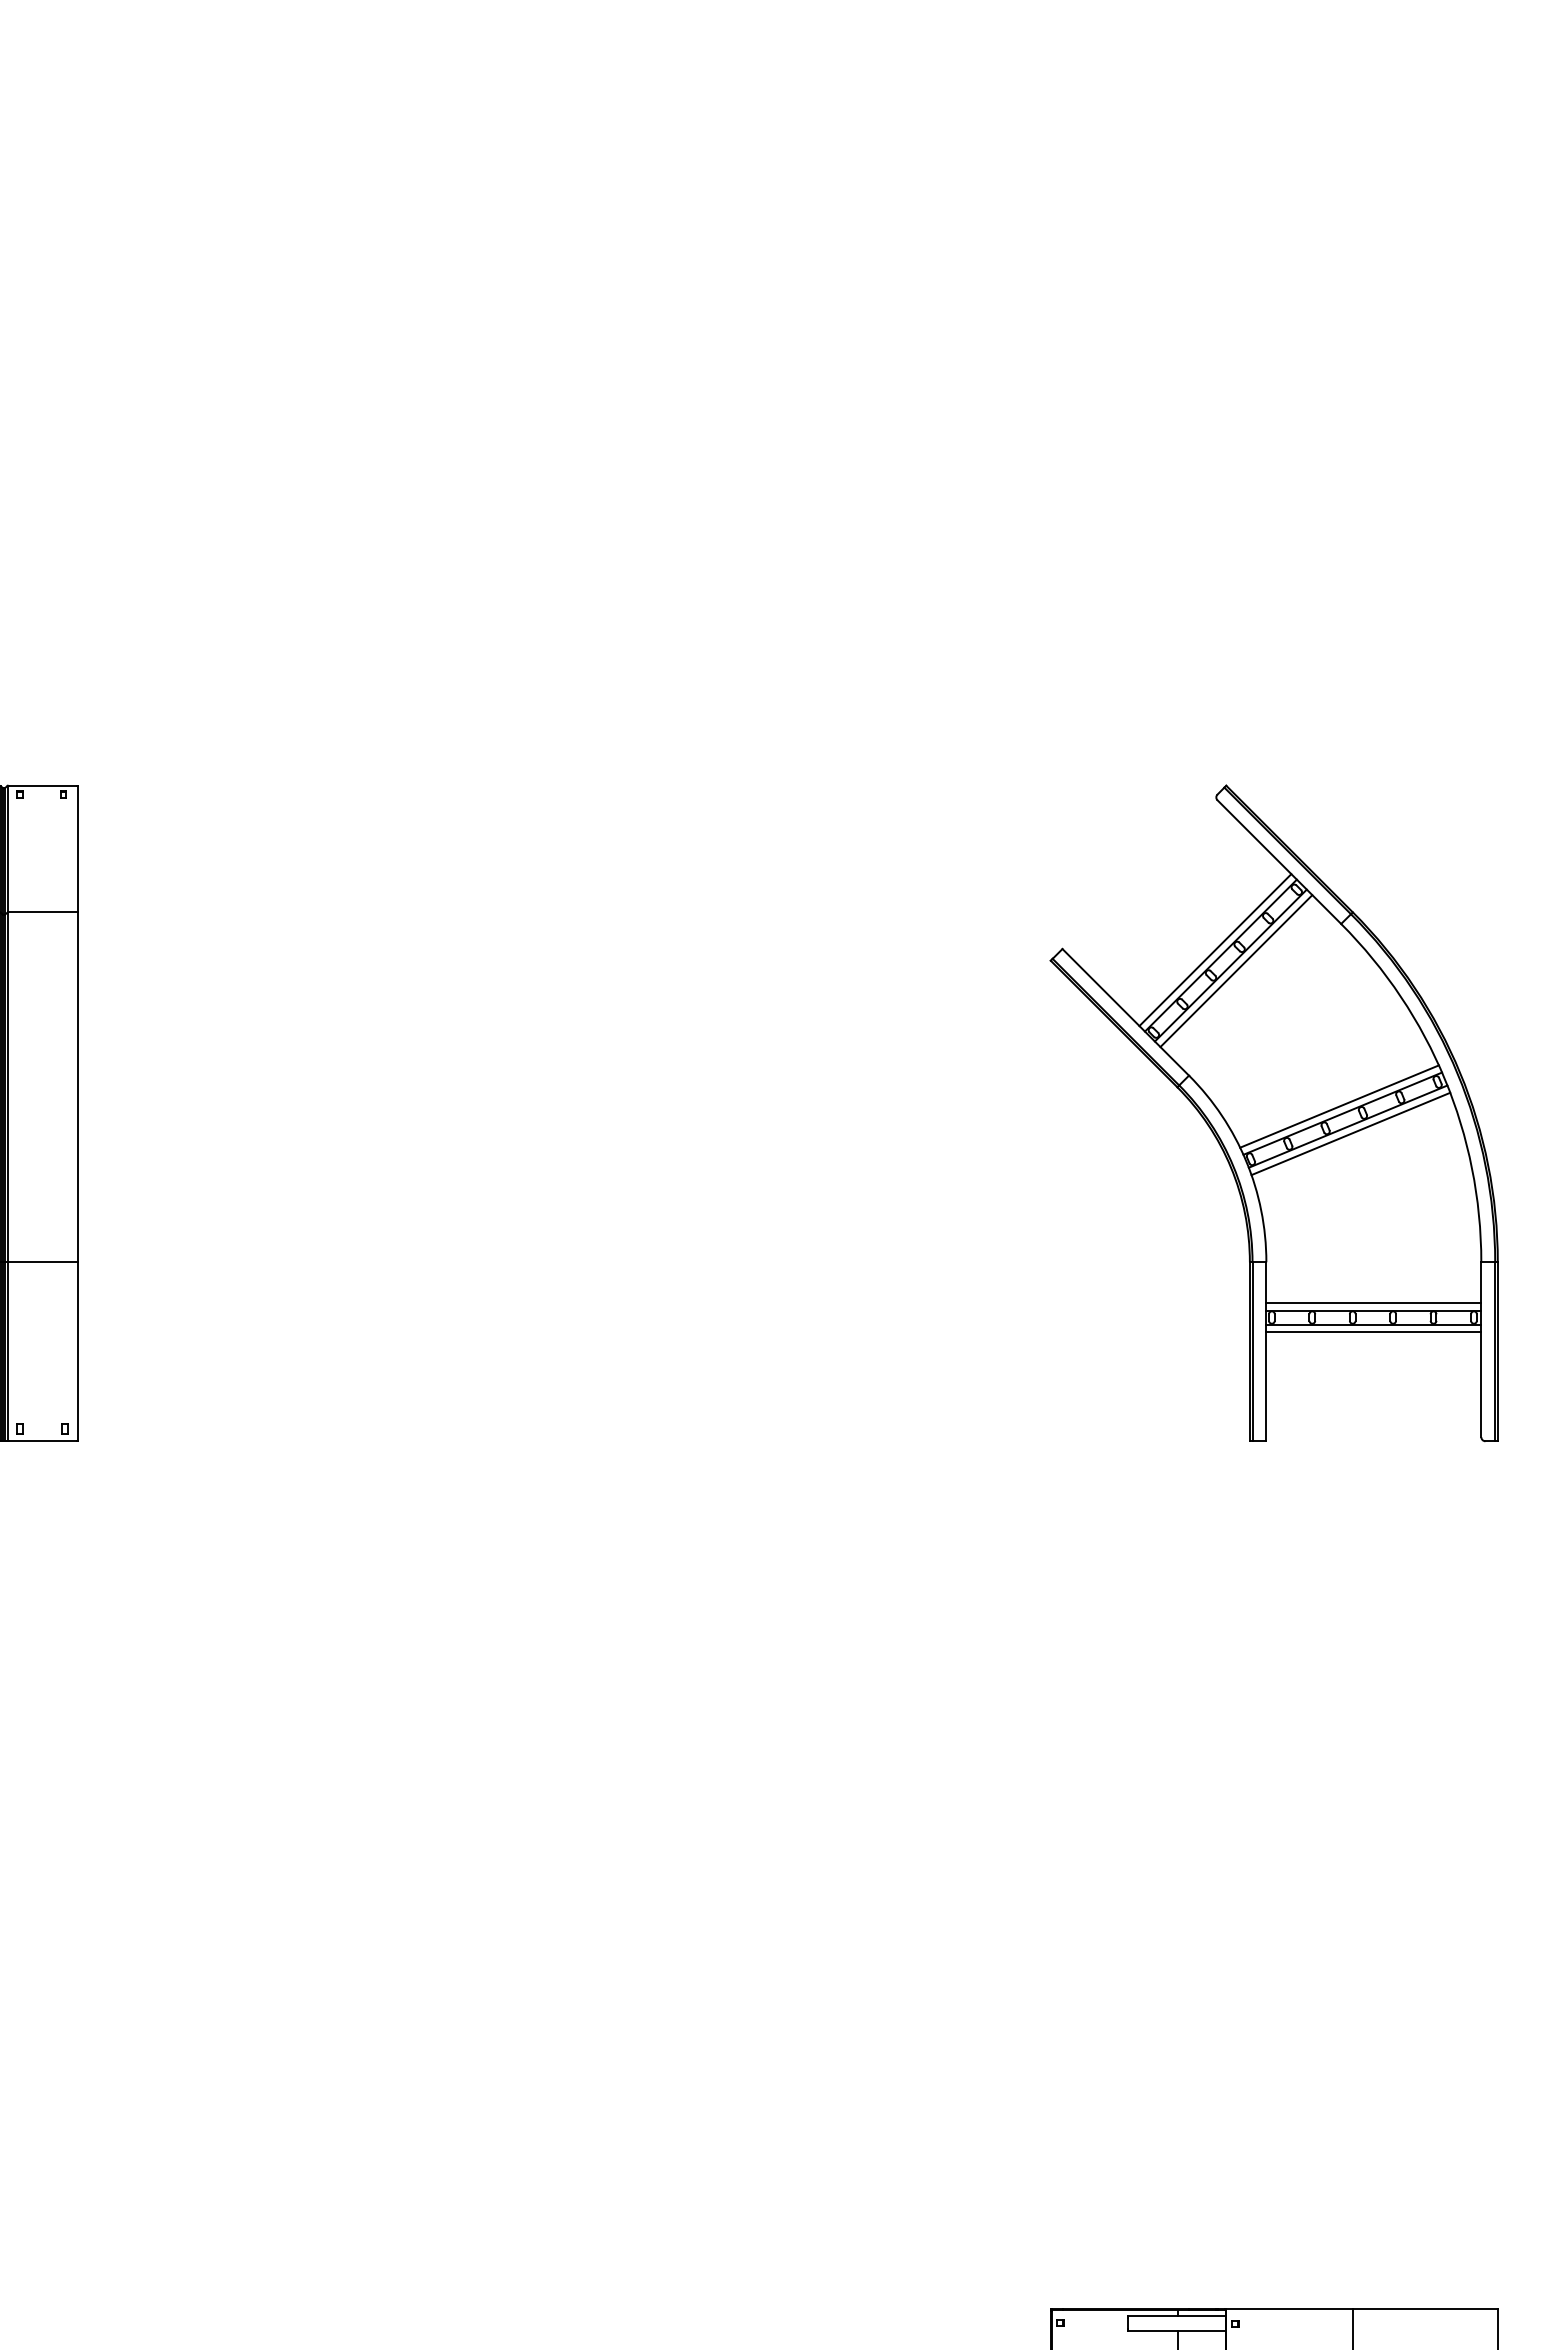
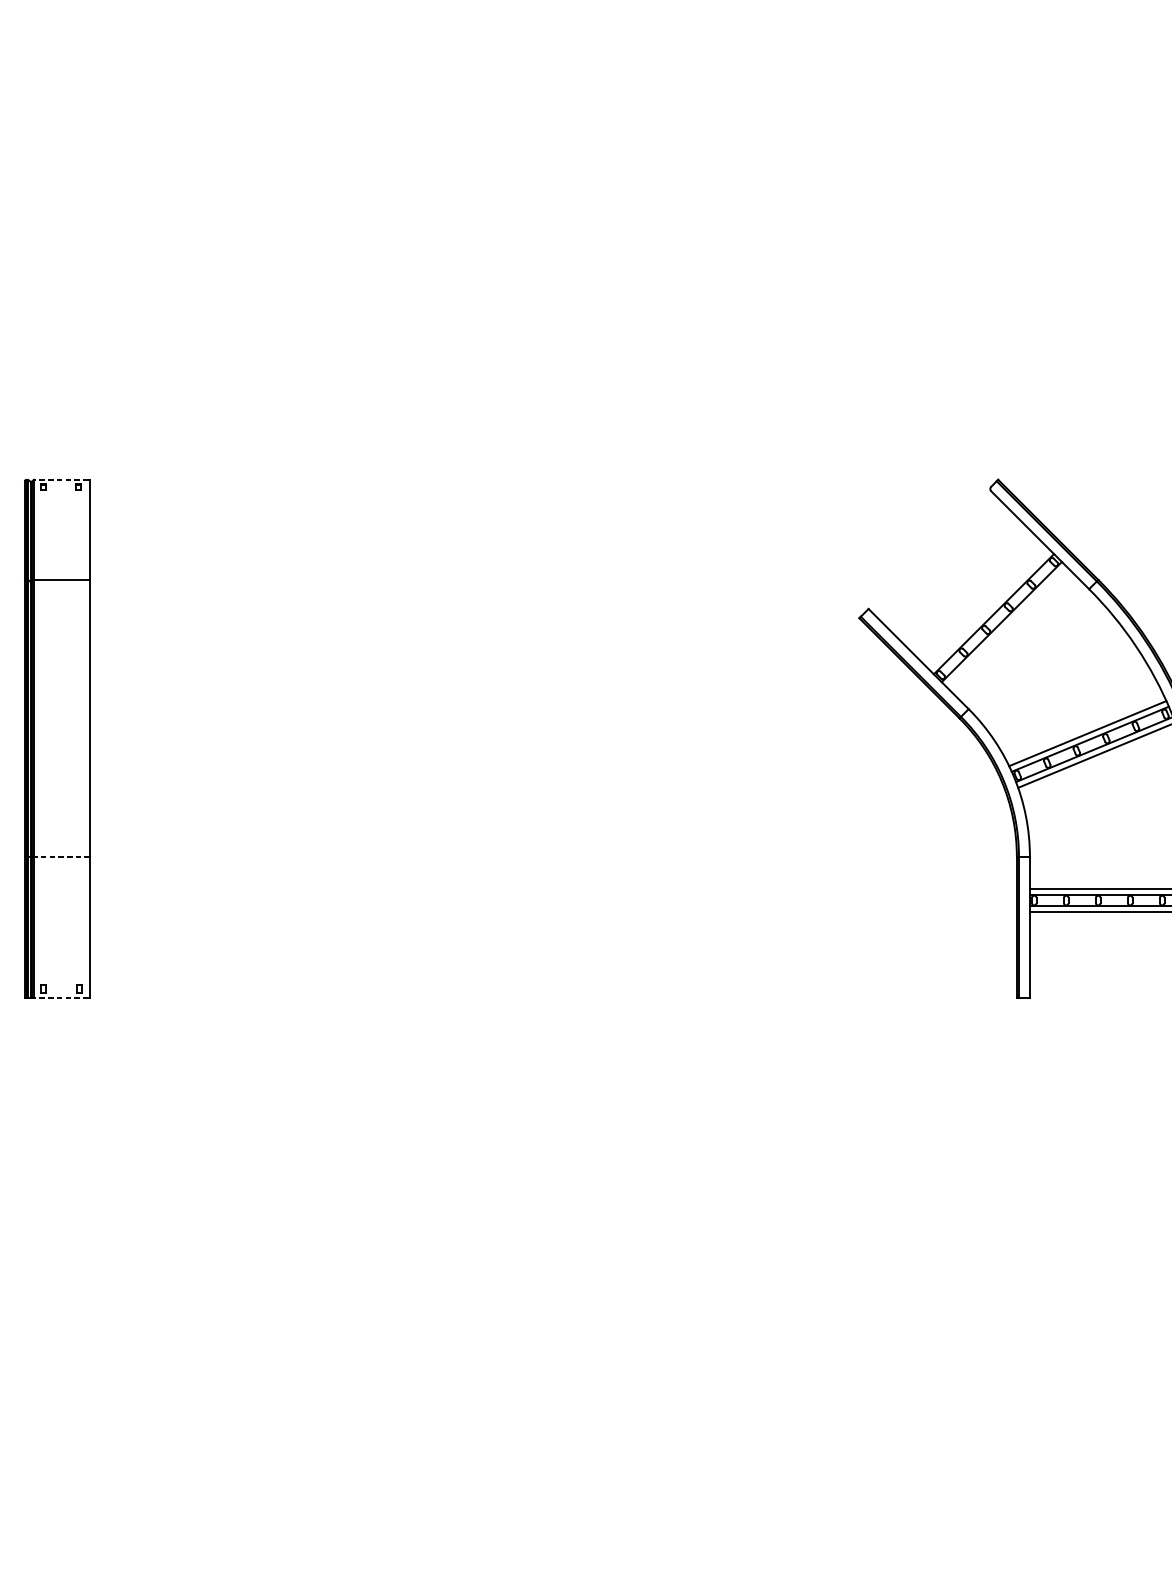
line: (42, 785) -> (61, 479), solid -> dashed
line: (1215, 950) -> (989, 610), removed
line: (1236, 971) -> (1006, 626), removed
line: (42, 1262) -> (61, 857), solid -> dashed
line: (42, 1441) -> (61, 998), solid -> dashed

